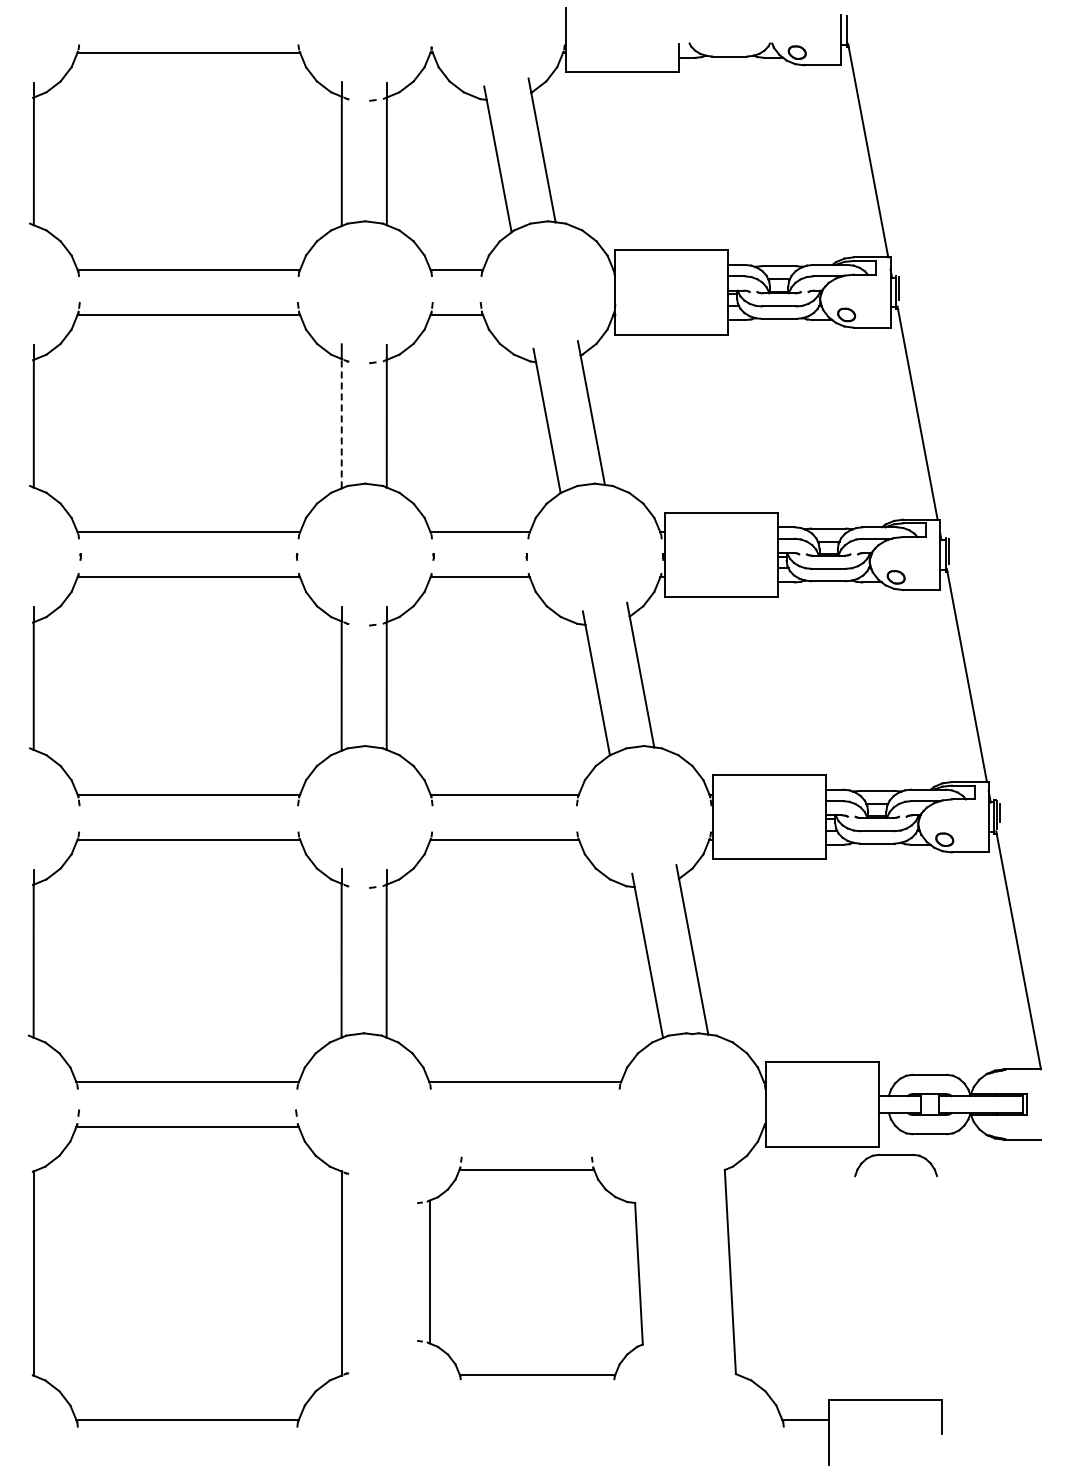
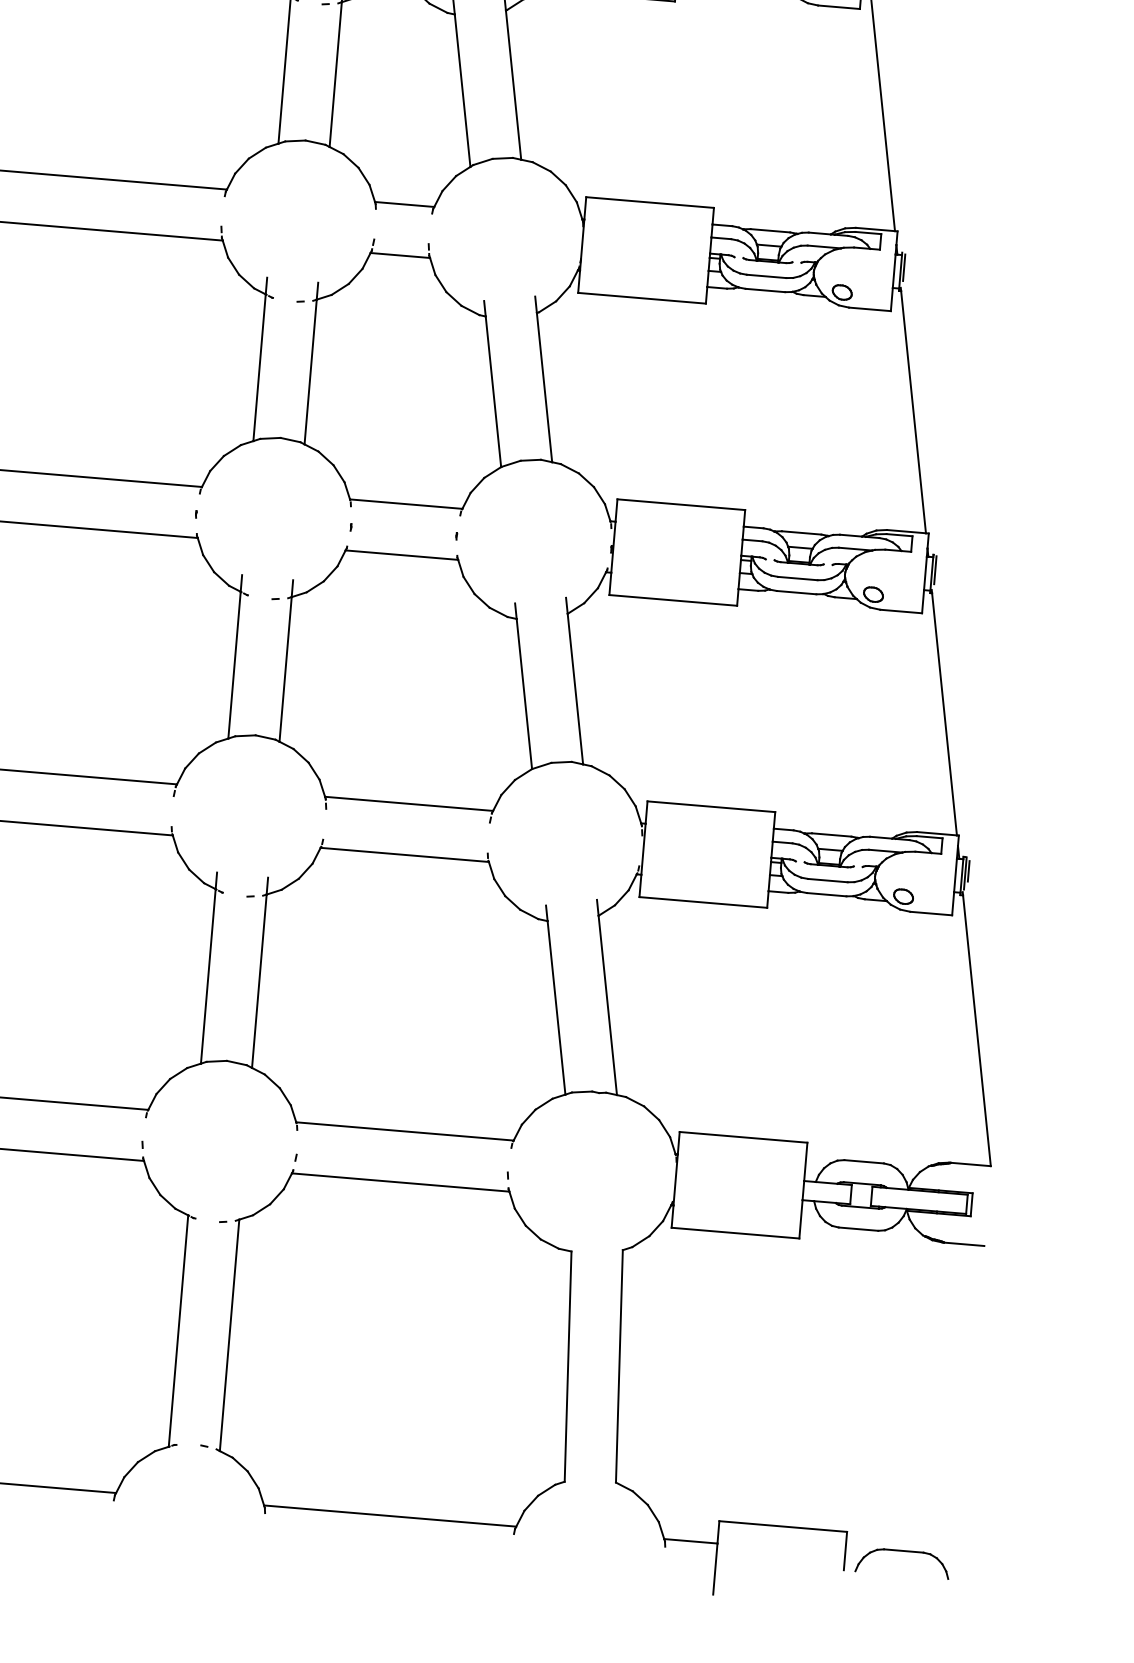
line: (341, 423) -> (259, 367), dashed -> solid
part: (896, 1155) -> (904, 1551), moved
part: (530, 1268) -> (393, 1343), size x1.43

